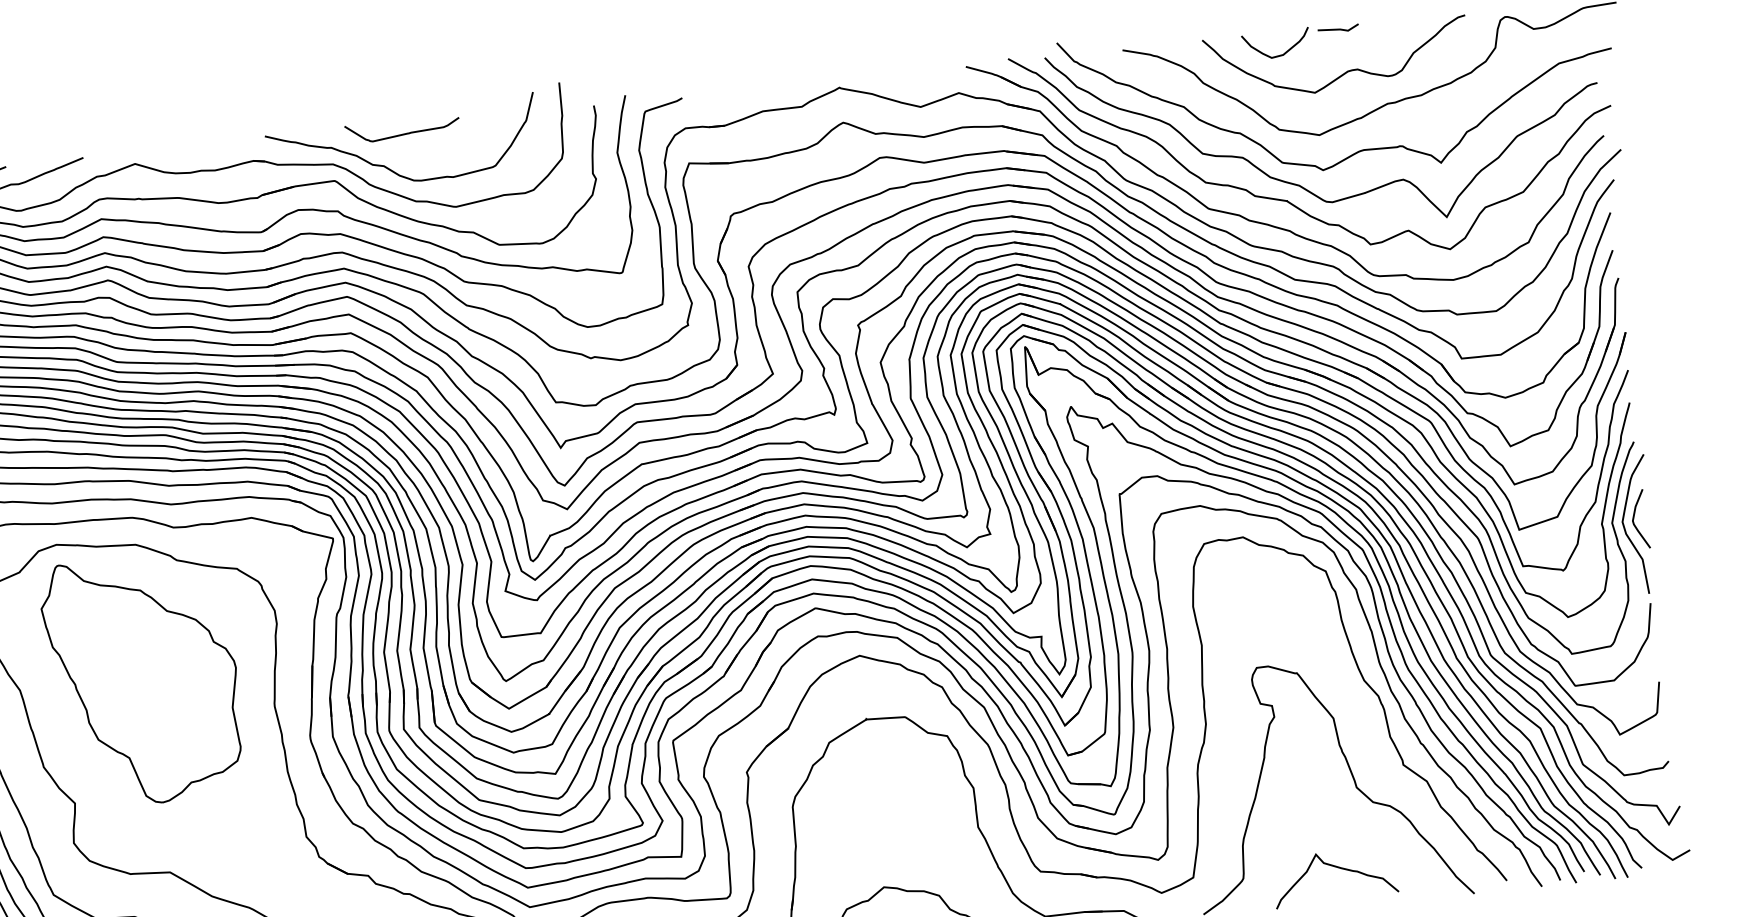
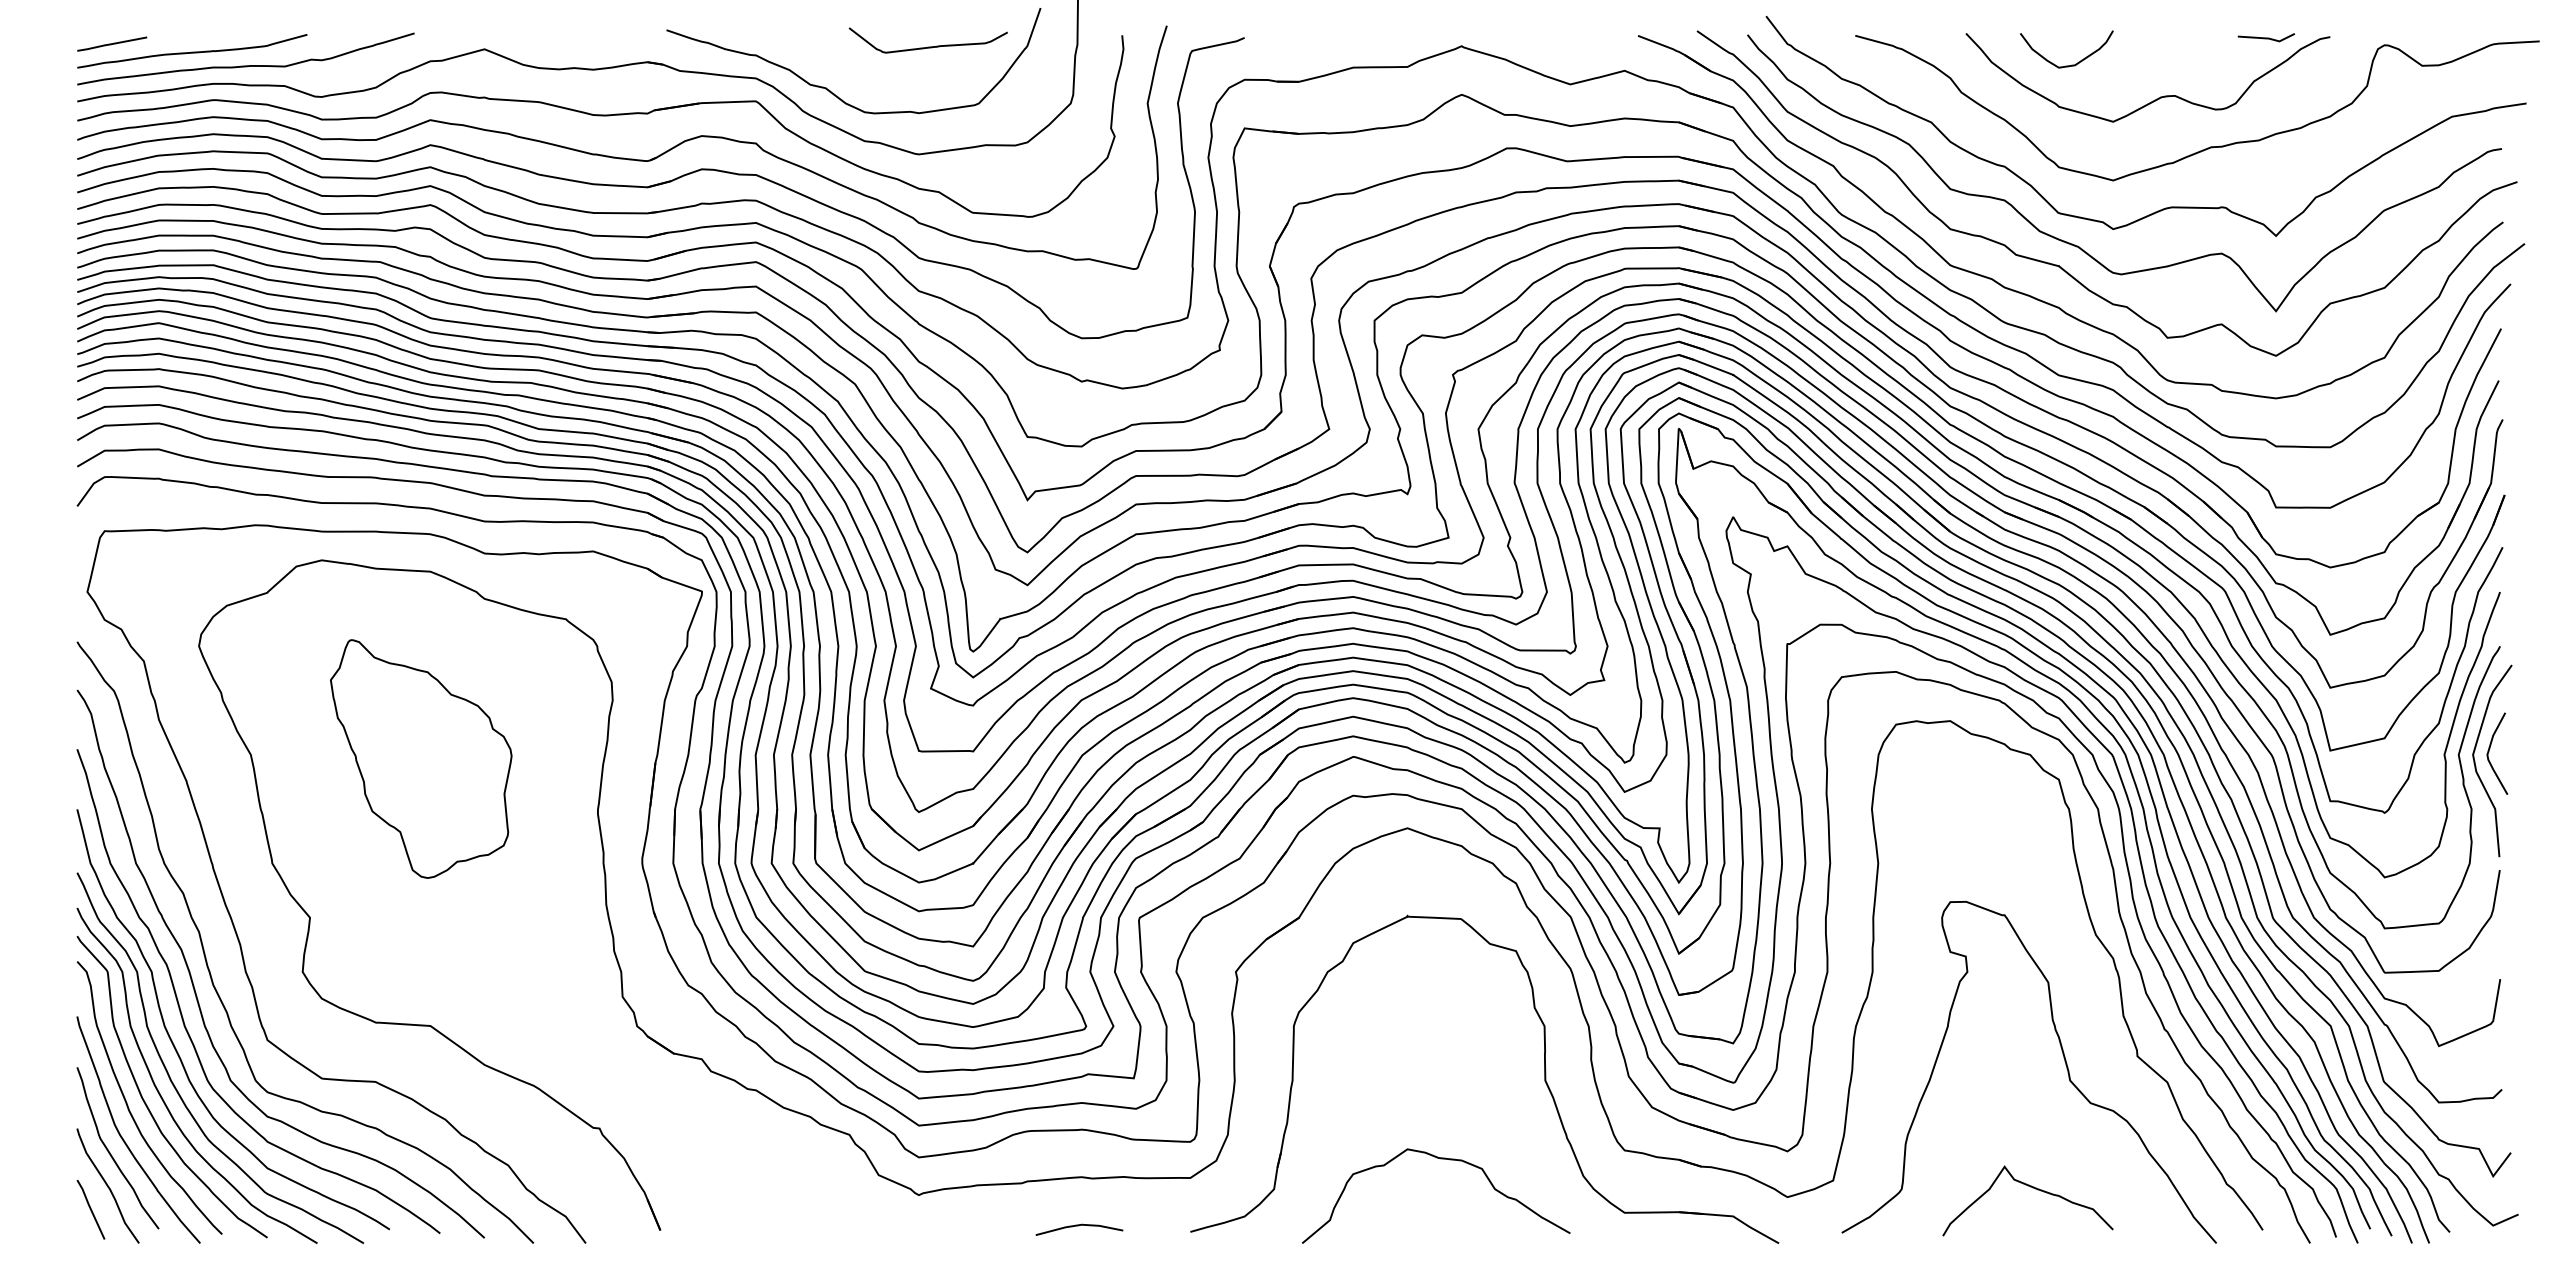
line: (1337, 28) -> (2265, 37), moved
curve: (402, 133) -> (927, 46), moved
part: (143, 680) -> (421, 758), size x0.7

